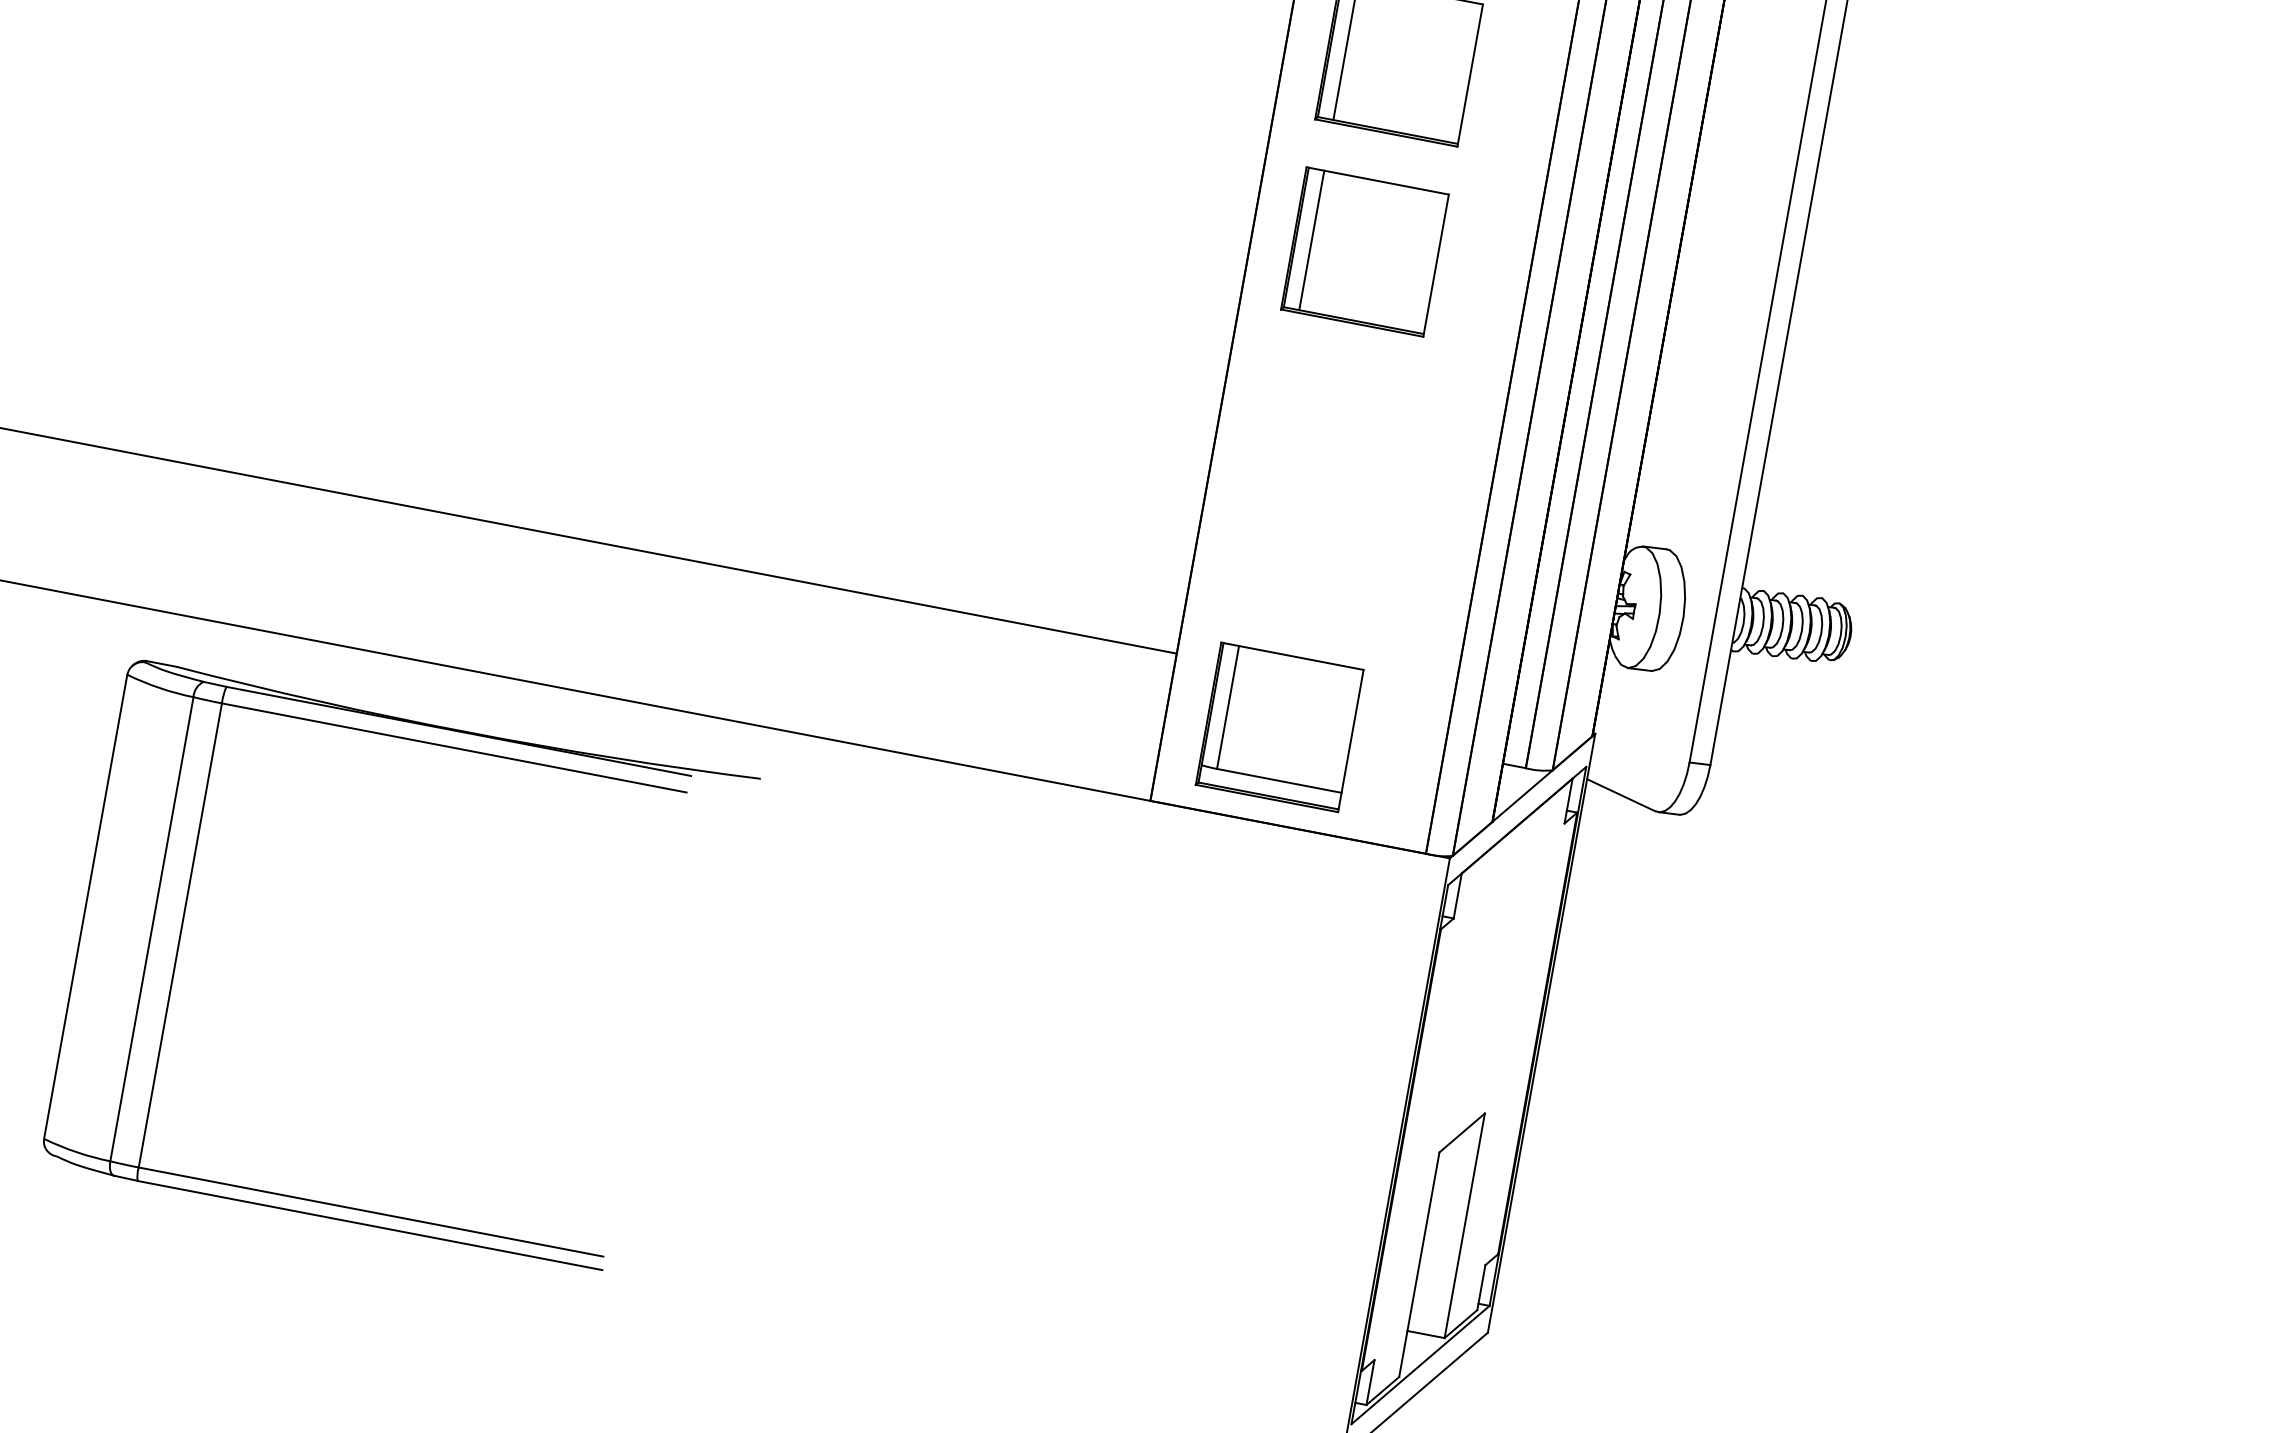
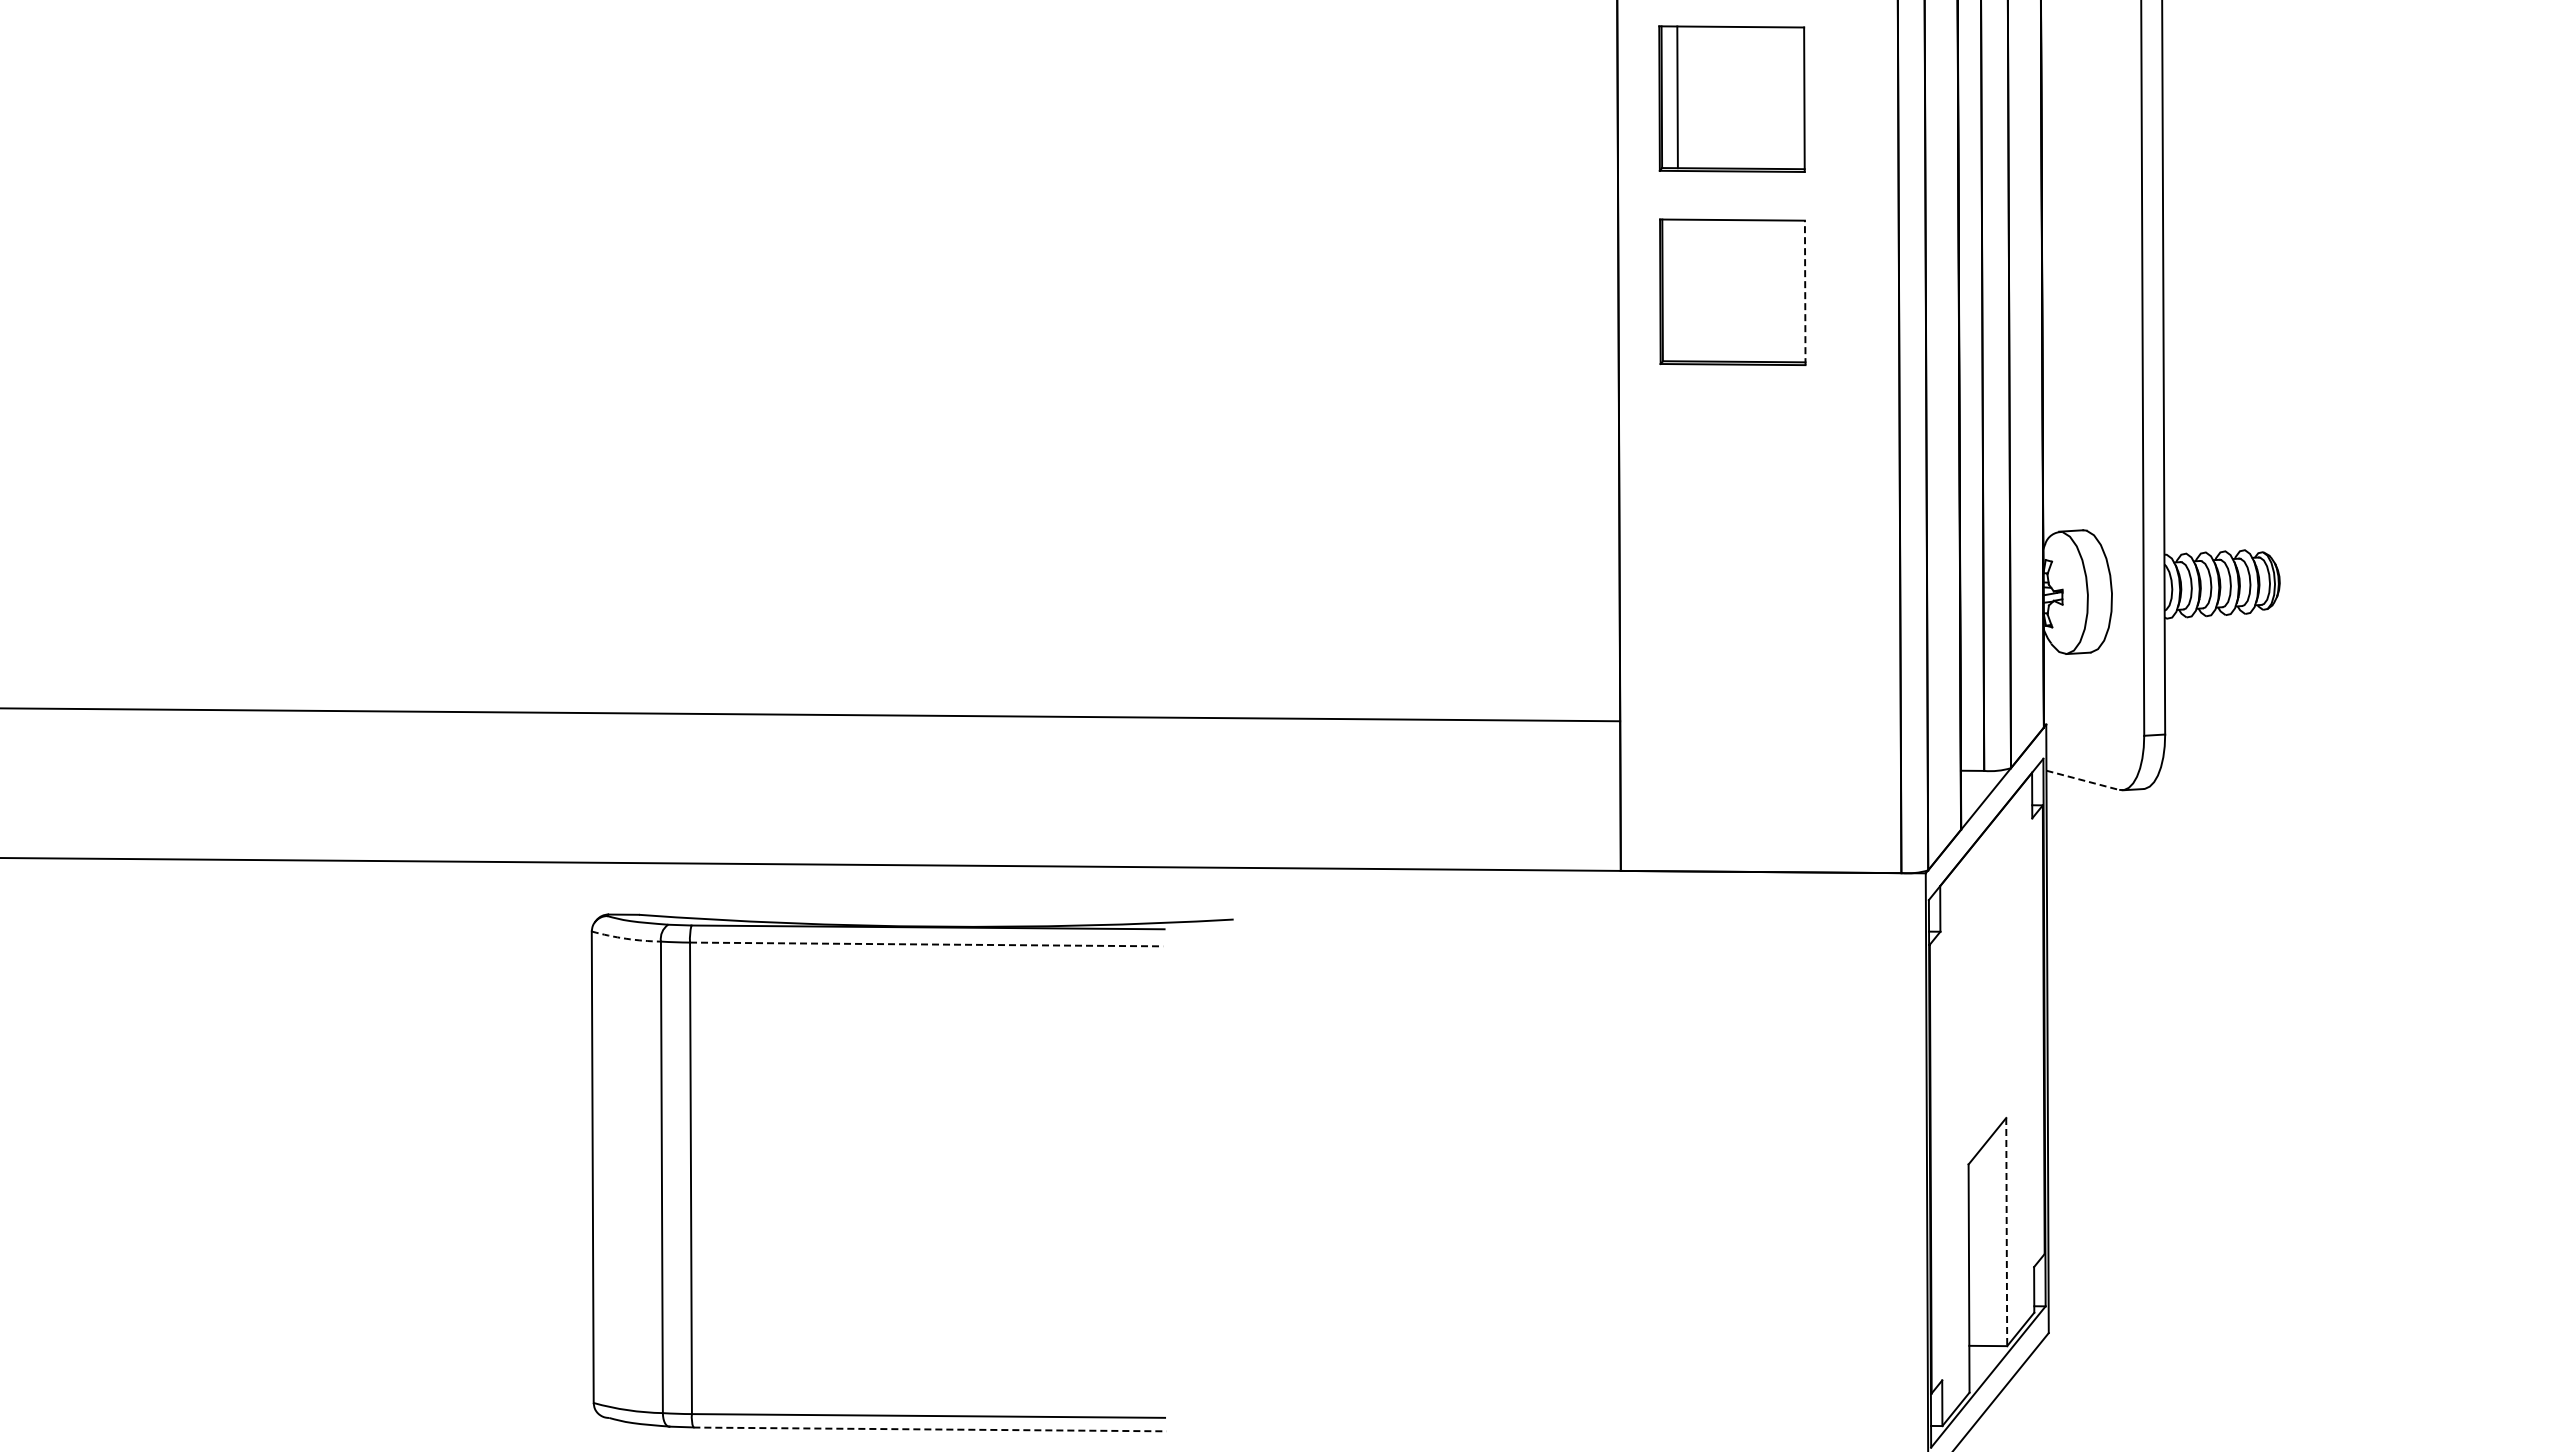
line: (1311, 240) -> (1678, 290), removed
line: (1436, 265) -> (1805, 292), solid -> dashed
arc: (160, 687) -> (626, 938), solid -> dashed
part: (1279, 726) -> (1734, 774), removed
line: (454, 747) -> (926, 944), solid -> dashed
line: (1620, 795) -> (2082, 780), solid -> dashed
line: (369, 1225) -> (929, 1429), solid -> dashed
line: (1464, 1226) -> (2006, 1232), solid -> dashed

